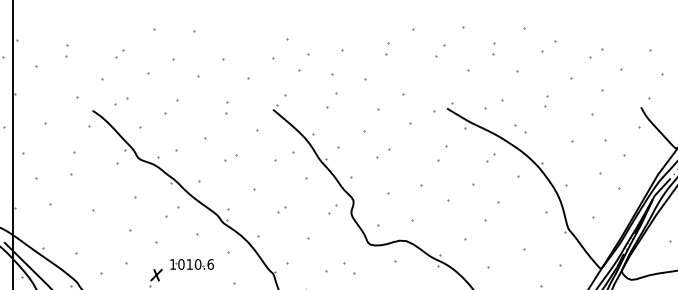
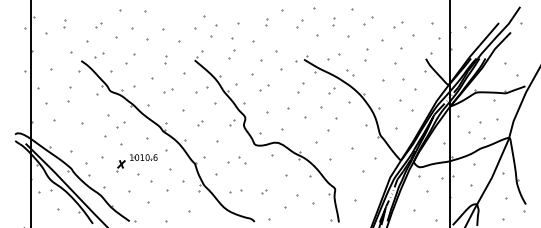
part: (546, 100) -> (366, 54), size x1.6
part: (172, 211) -> (120, 124), moved

